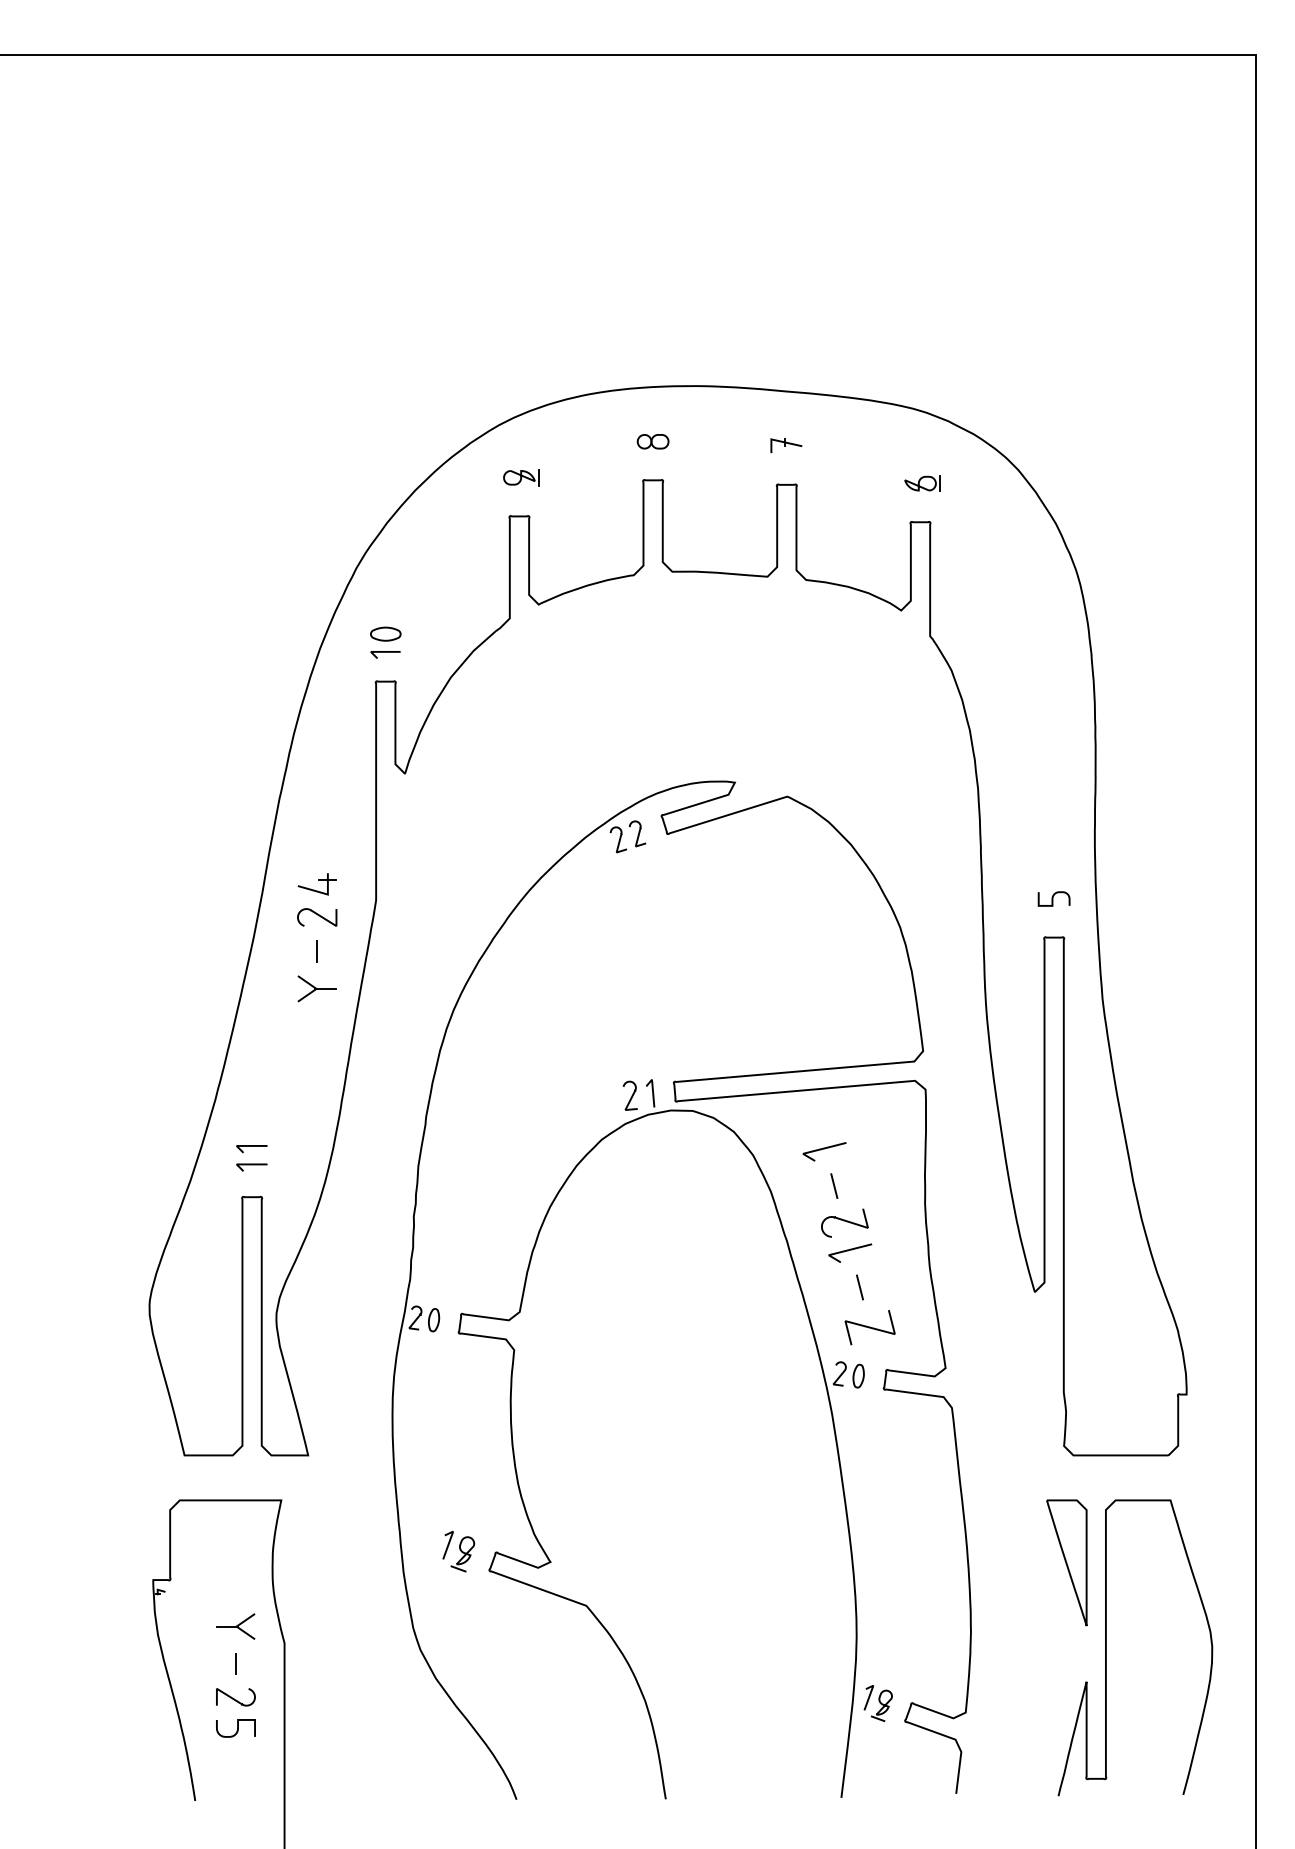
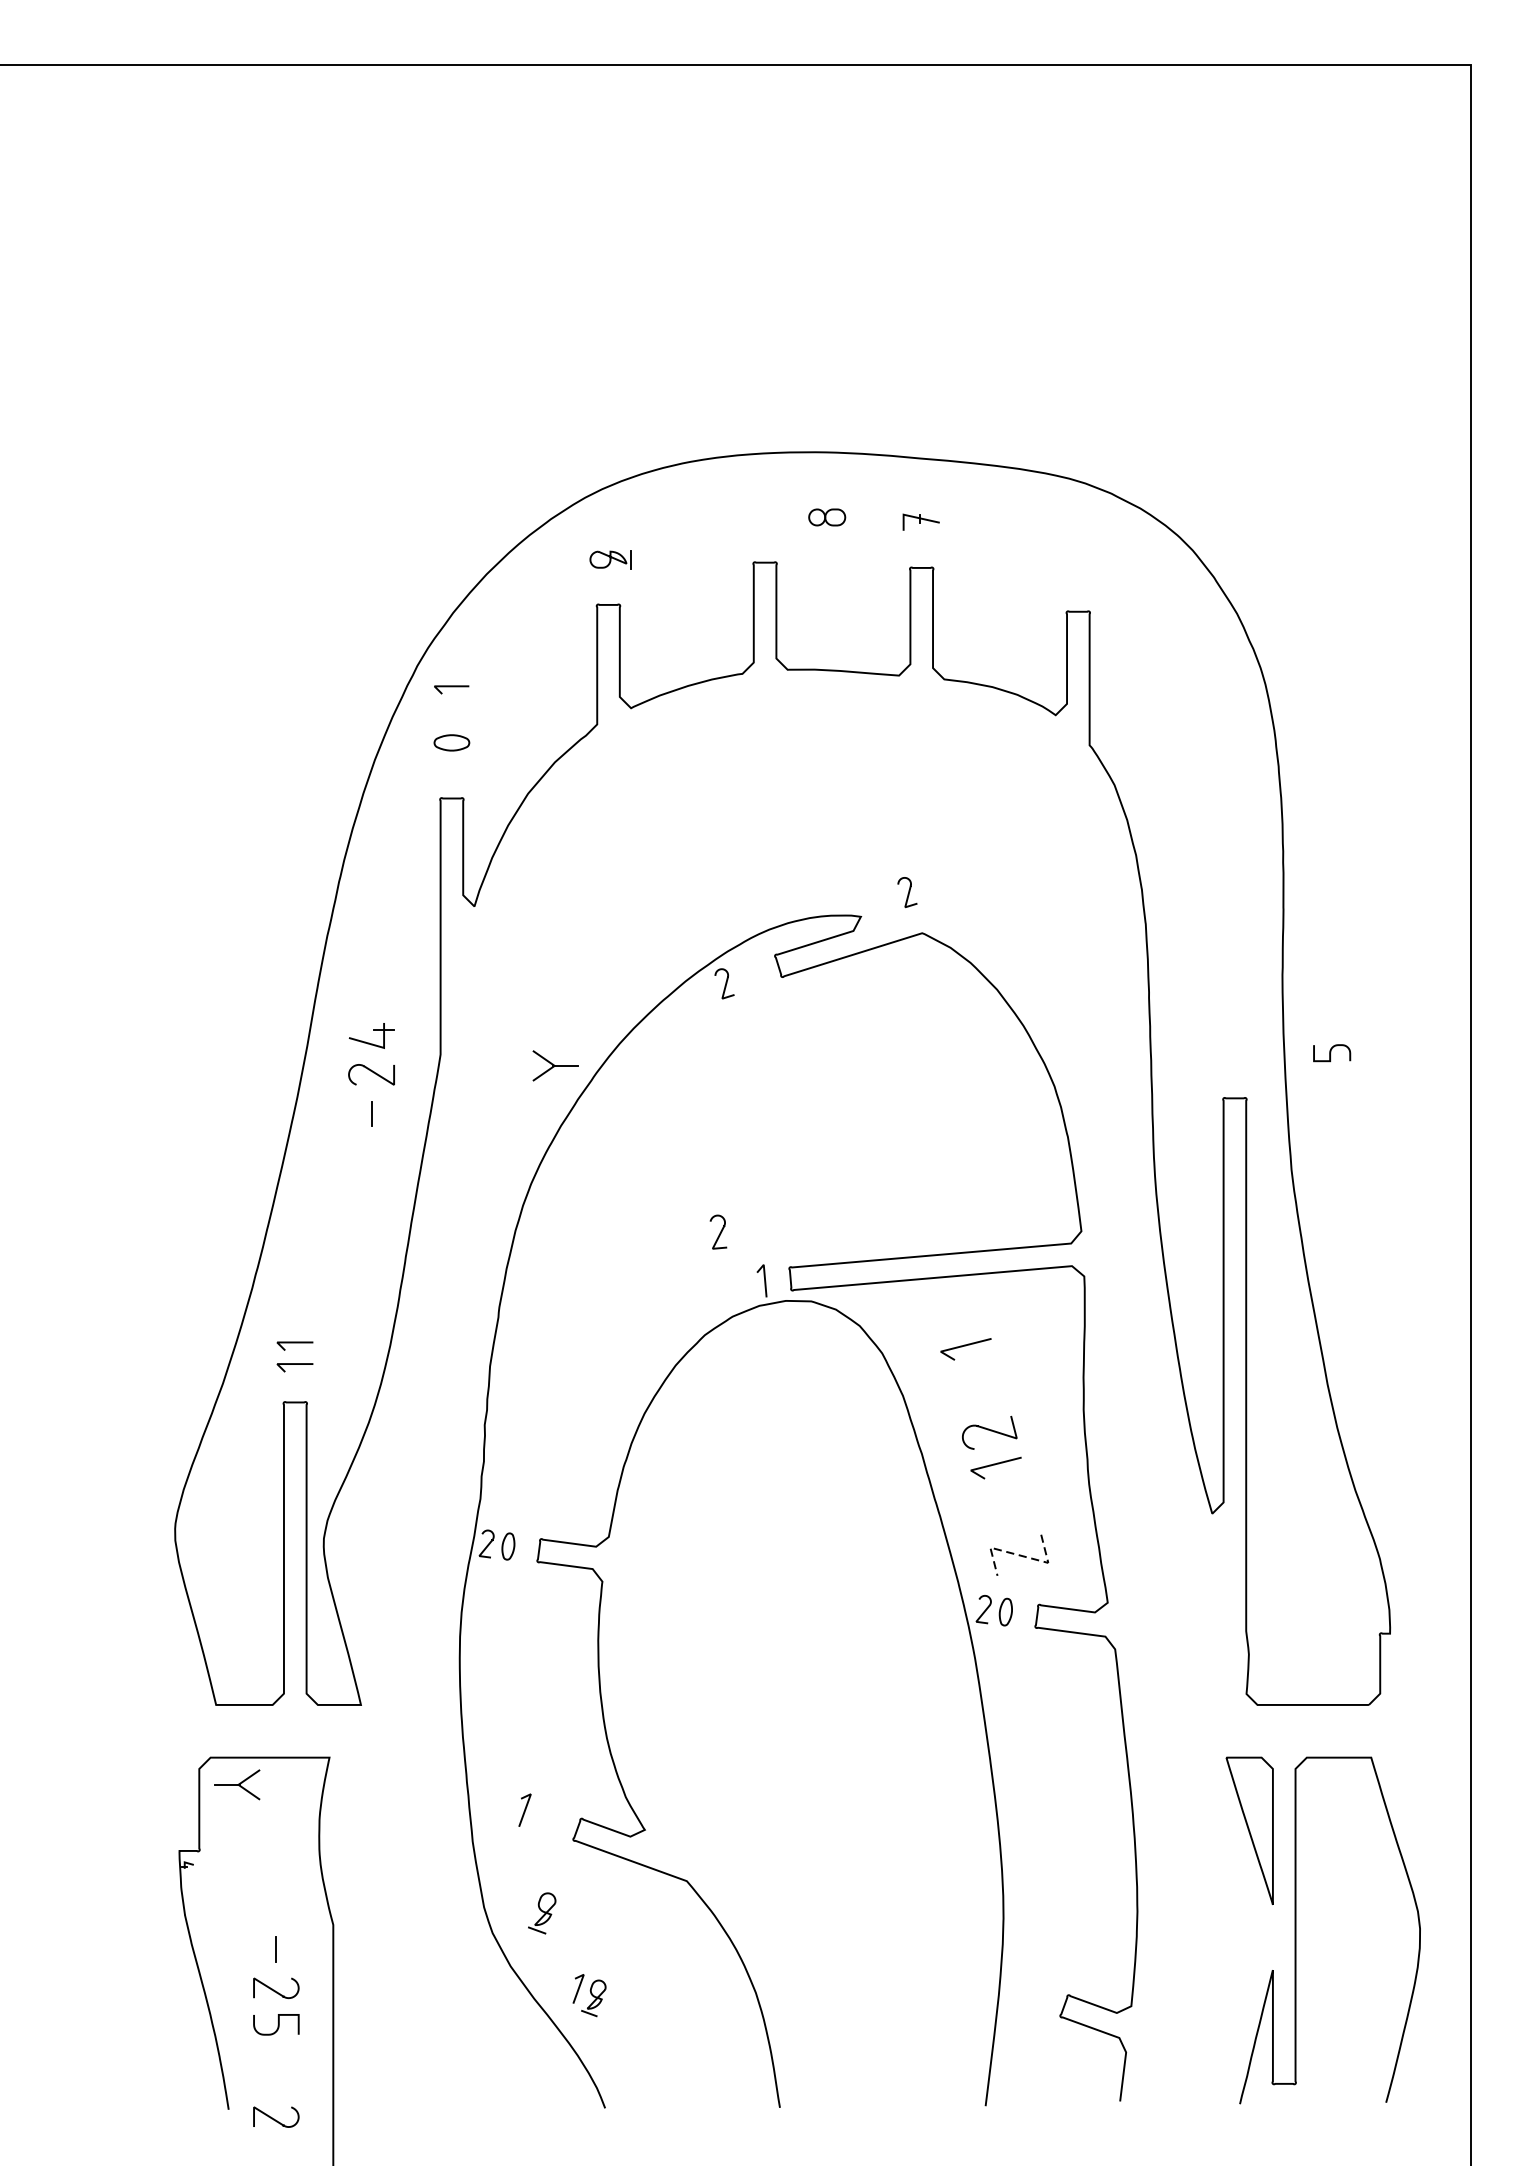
part: (652, 441) -> (826, 517), moved
part: (922, 483) -> (1080, 566), removed
line: (385, 652) -> (451, 687), moved
curve: (638, 833) -> (908, 892), moved
curve: (1053, 898) -> (1331, 1052), moved
part: (316, 988) -> (554, 1065), moved
curve: (631, 1095) -> (719, 1231), moved
line: (834, 1185) -> (977, 1388), removed
line: (859, 1287) -> (1006, 1508), removed
line: (870, 1327) -> (1019, 1555), solid -> dashed
part: (462, 1554) -> (541, 1913), moved
part: (235, 1626) -> (237, 1784), moved
part: (877, 1703) -> (588, 1995), moved
curve: (234, 1808) -> (274, 2118), added

